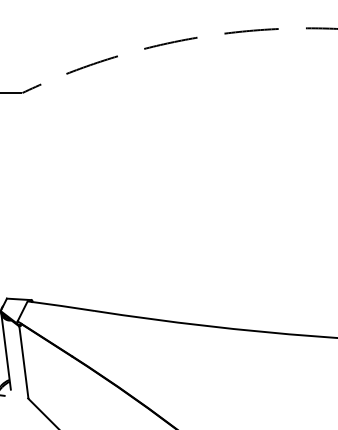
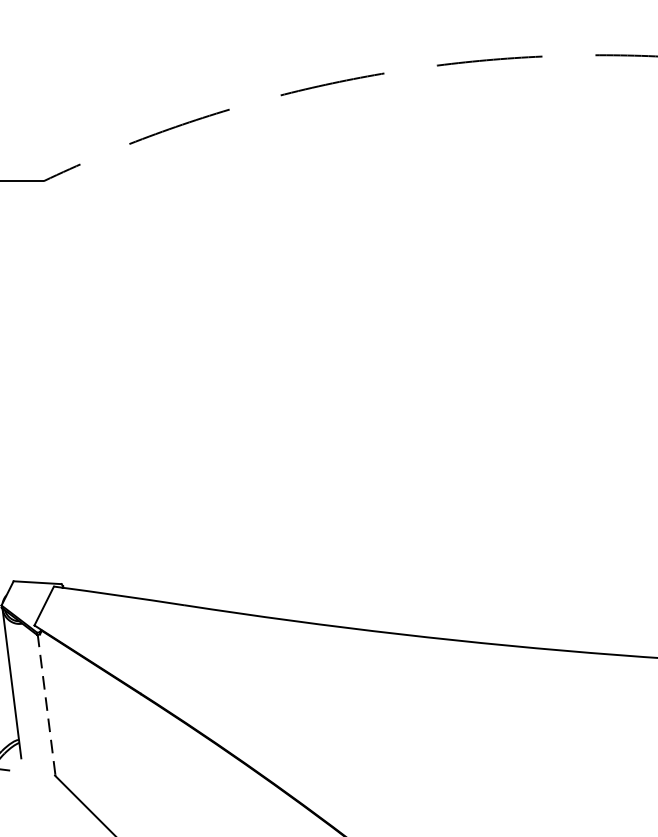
line: (23, 361) -> (45, 703), solid -> dashed

